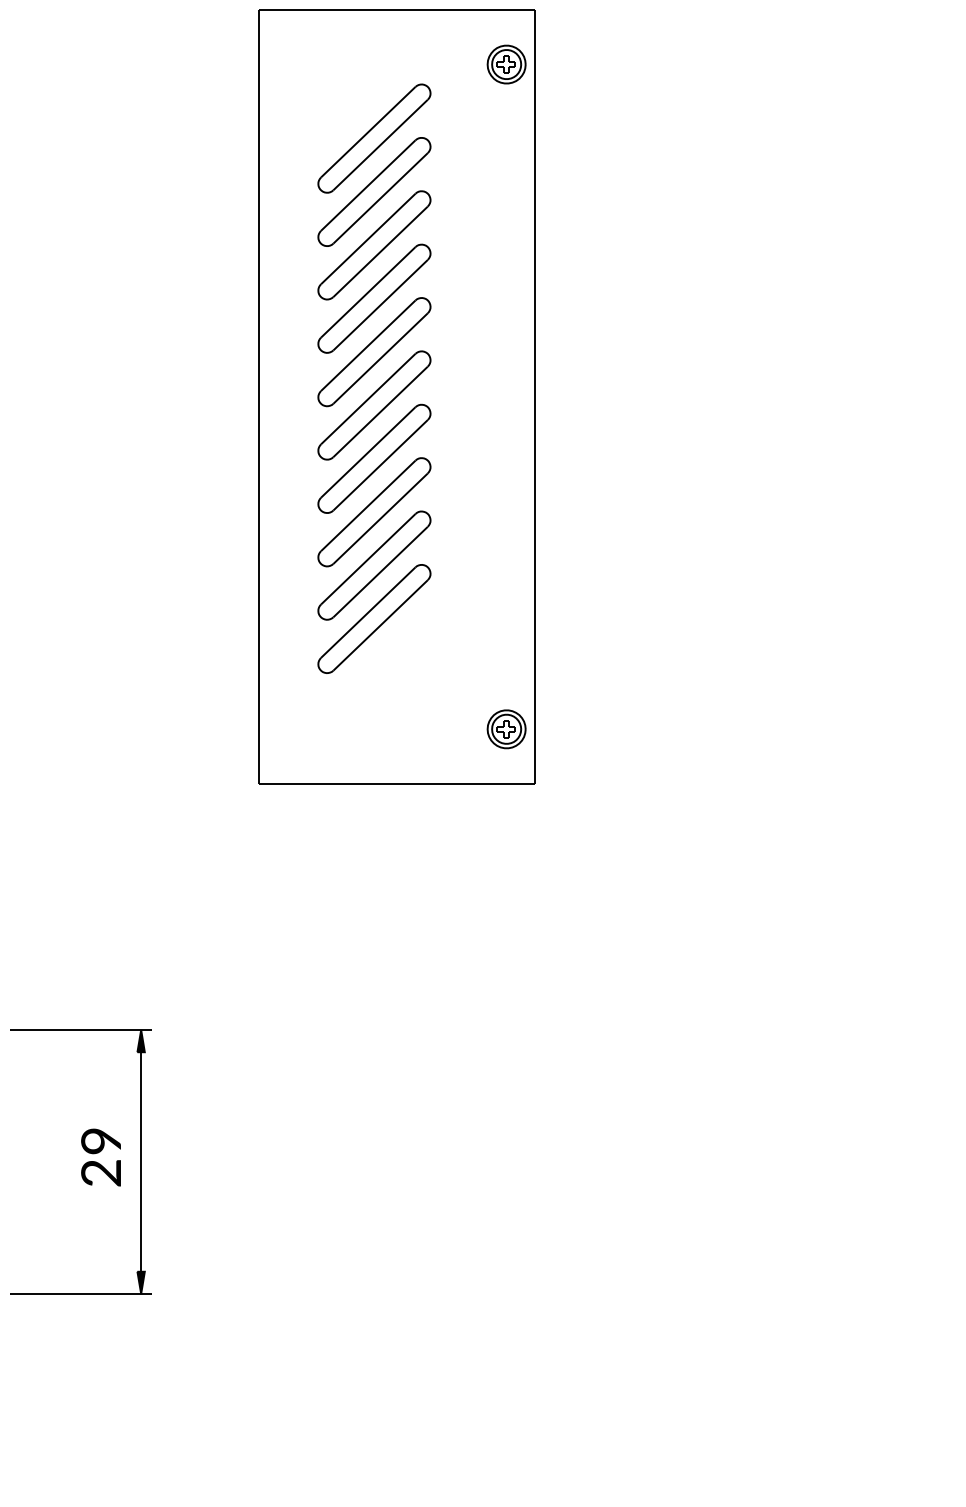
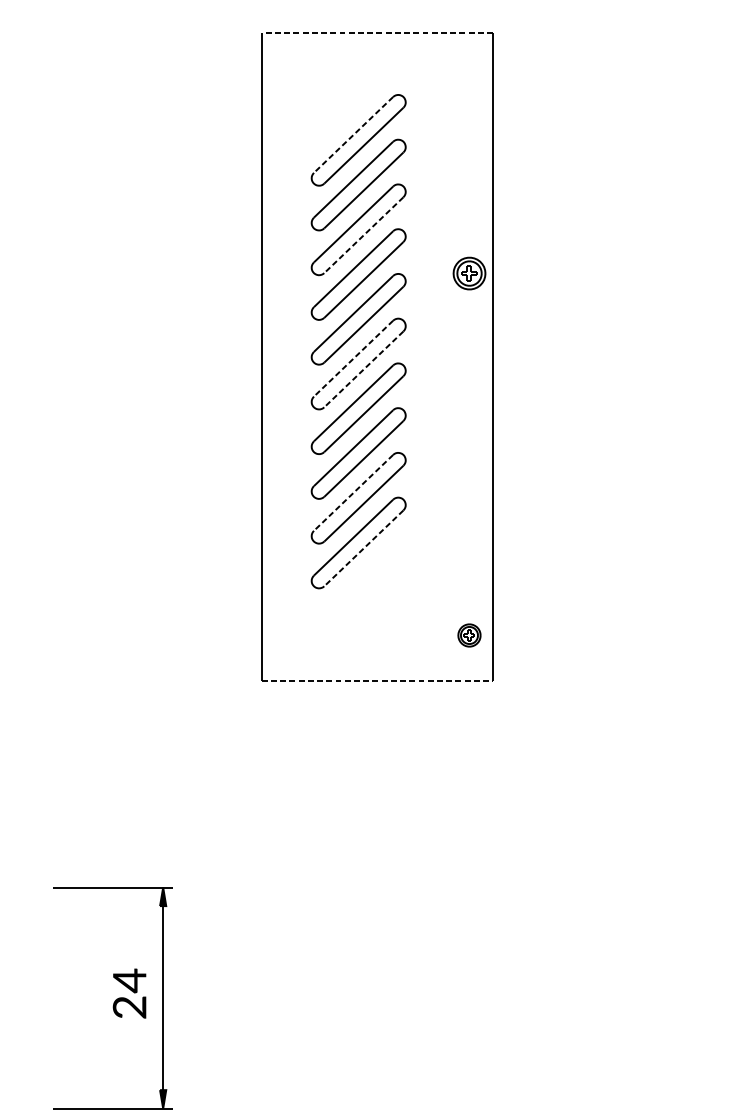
line: (396, 10) -> (377, 32), solid -> dashed
part: (506, 64) -> (469, 273), moved
line: (367, 132) -> (352, 135), solid -> dashed
line: (380, 252) -> (363, 235), solid -> dashed
line: (367, 399) -> (352, 359), solid -> dashed
line: (380, 412) -> (363, 369), solid -> dashed
line: (367, 559) -> (352, 493), solid -> dashed
line: (380, 625) -> (363, 548), solid -> dashed
part: (506, 729) -> (469, 635), size x0.7
line: (396, 783) -> (377, 680), solid -> dashed
text: (100, 1141) -> (129, 980), 29 -> 24

